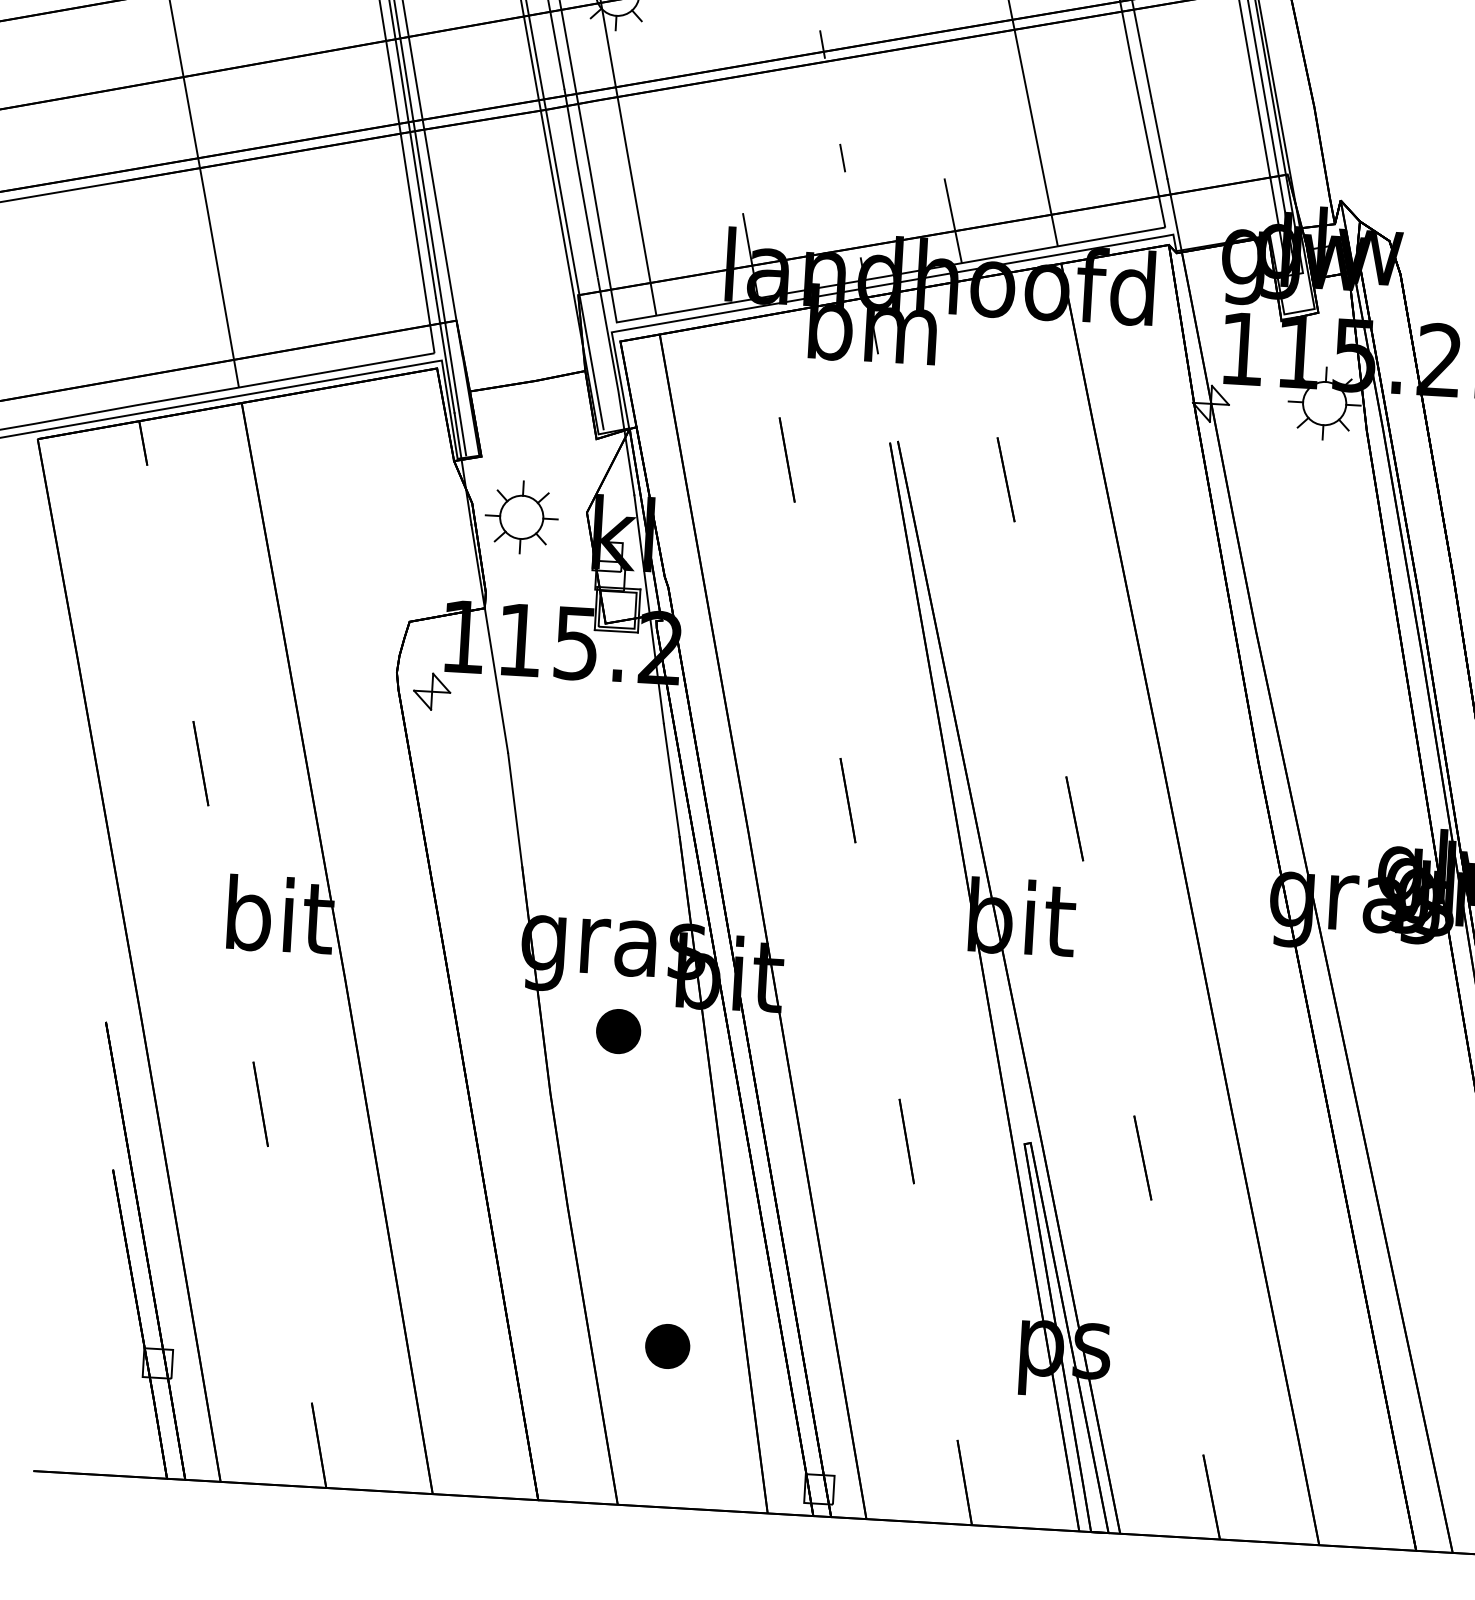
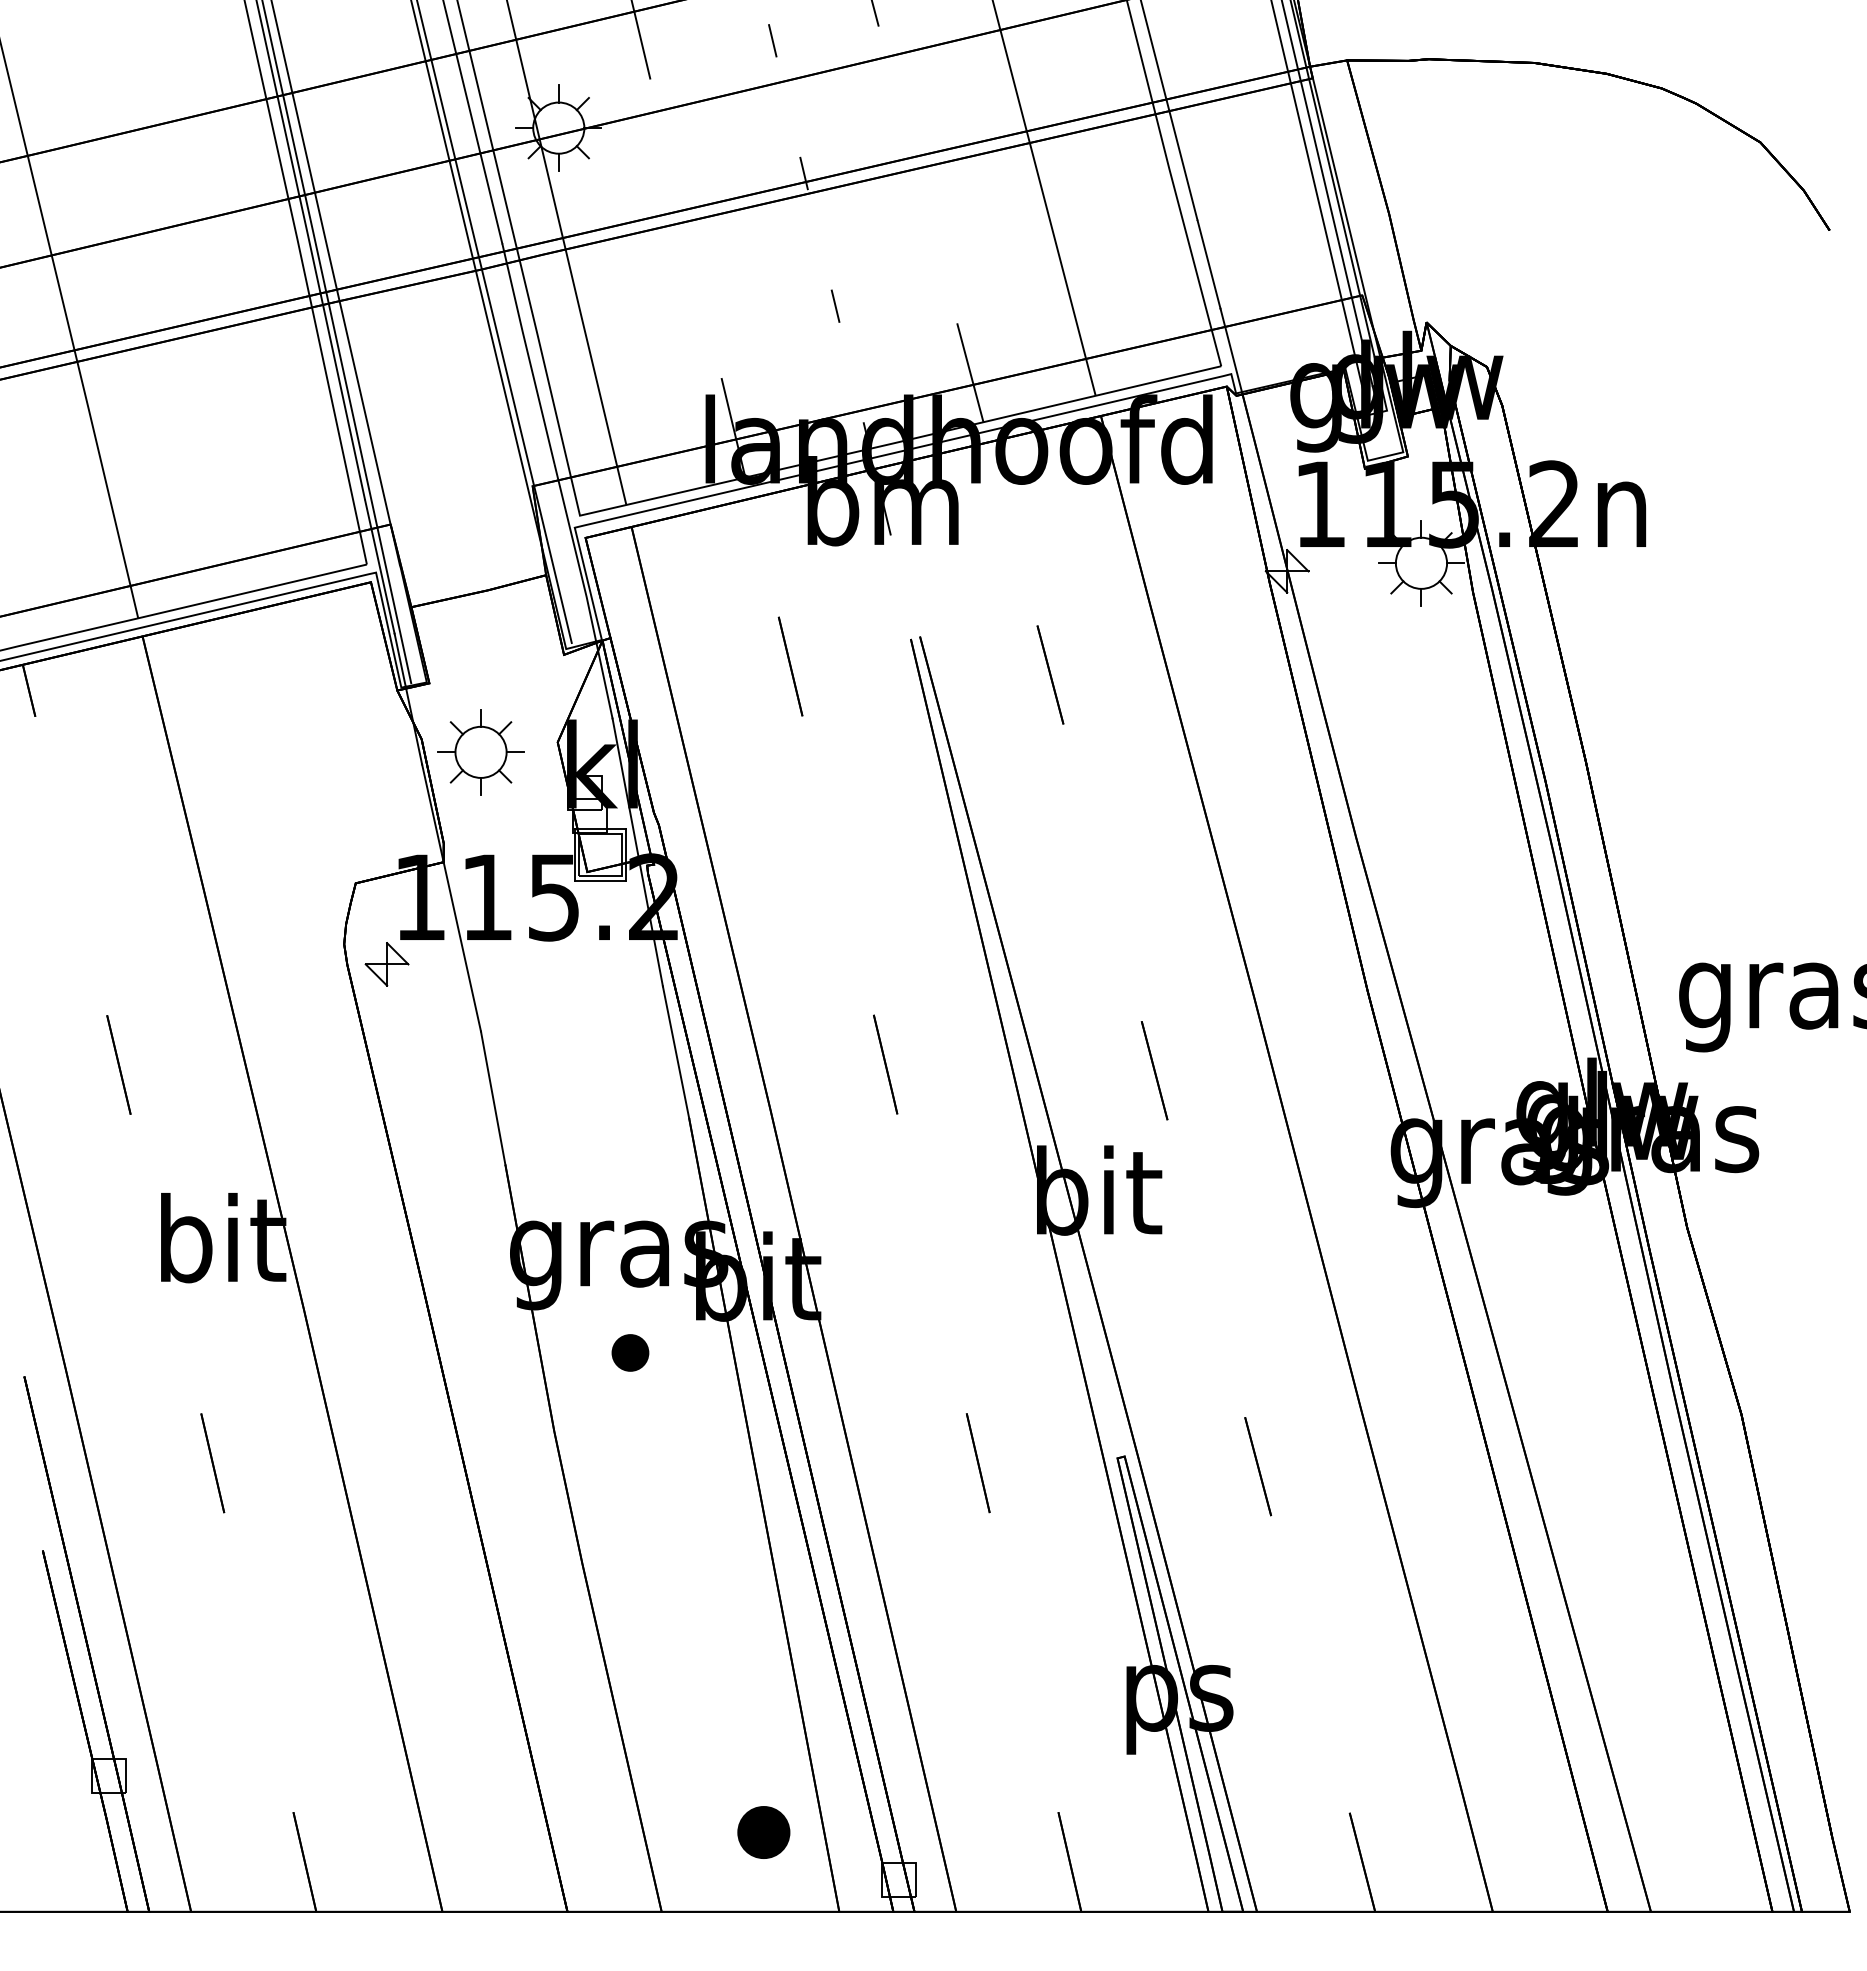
part: (618, 1031) -> (630, 1352), size x0.7
part: (667, 1346) -> (763, 1832), moved

